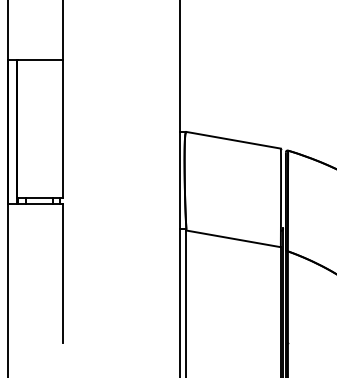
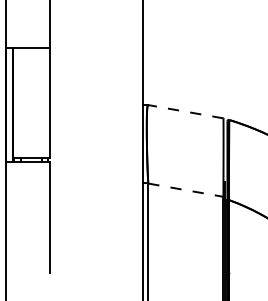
line: (233, 139) -> (185, 111), solid -> dashed
line: (234, 239) -> (186, 190), solid -> dashed

